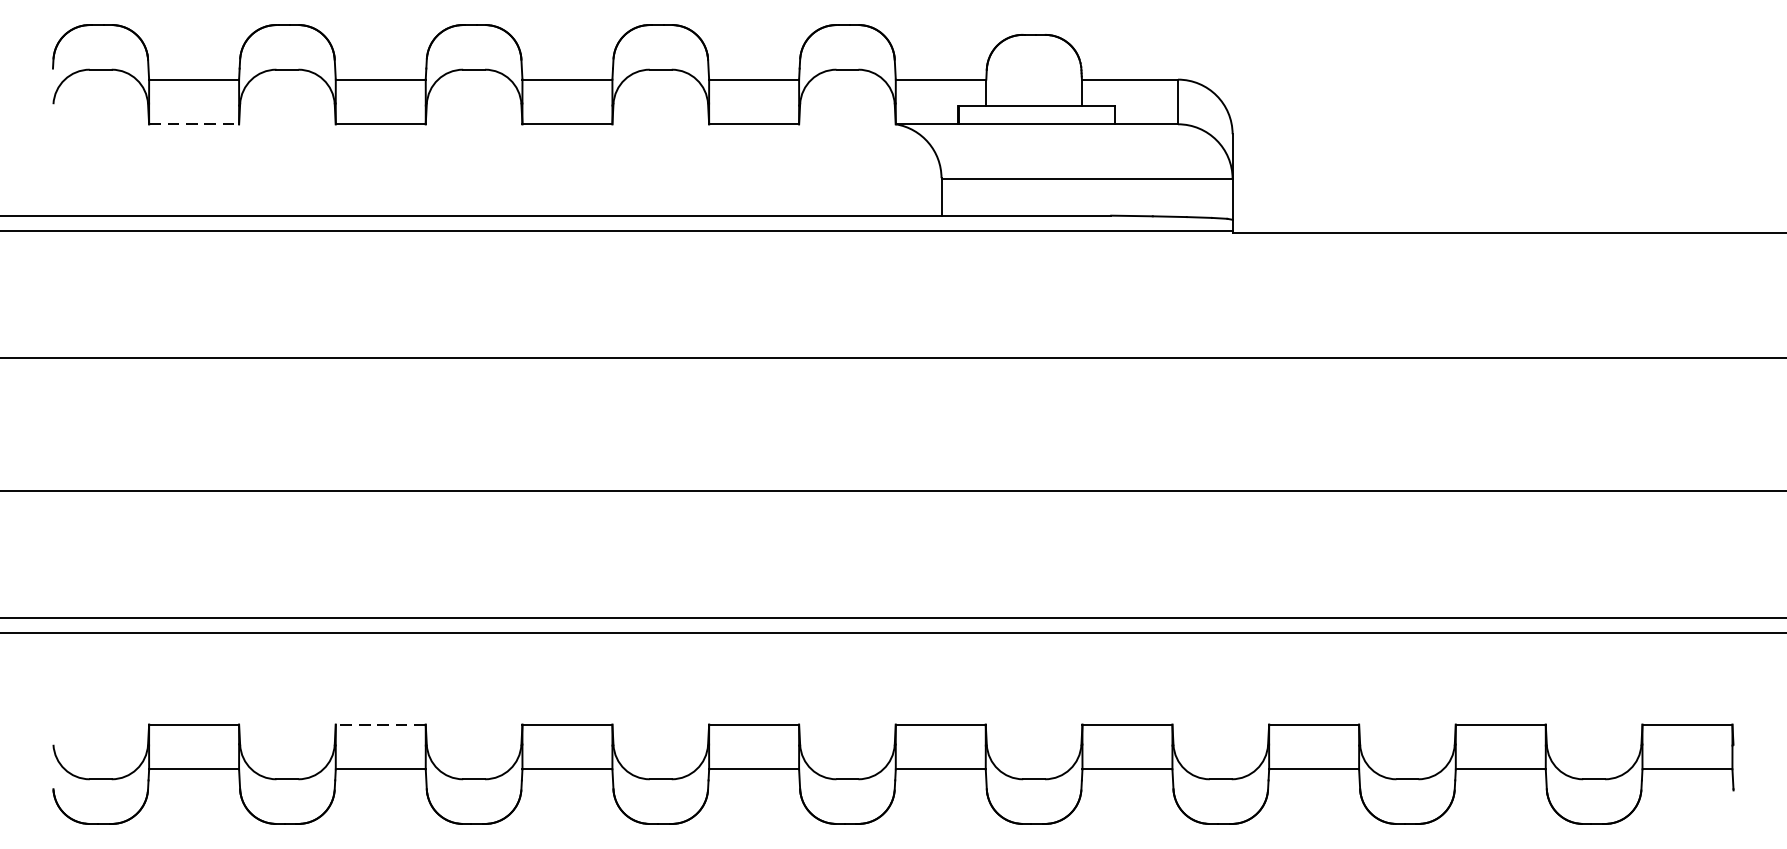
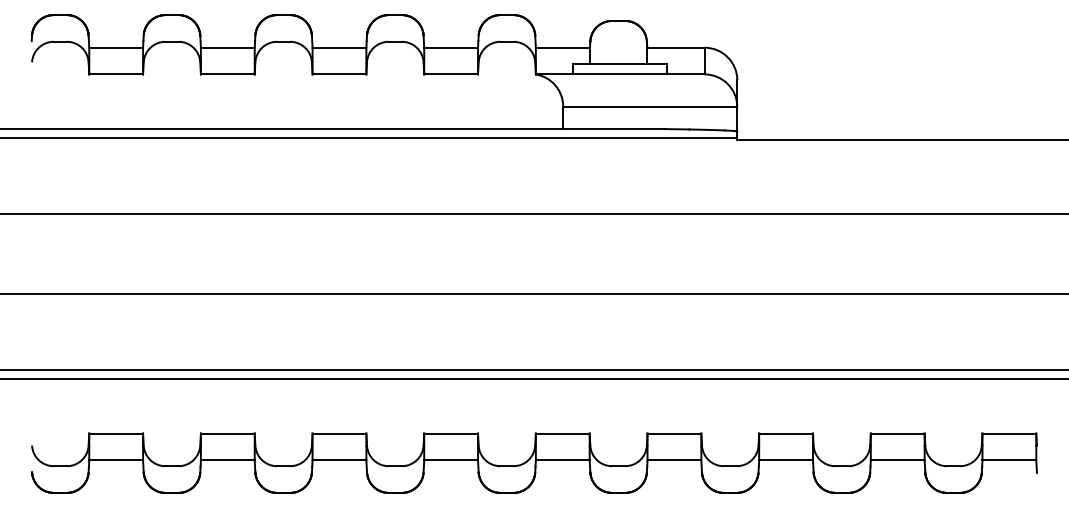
line: (194, 124) -> (116, 74), dashed -> solid
line: (380, 724) -> (227, 433), dashed -> solid

